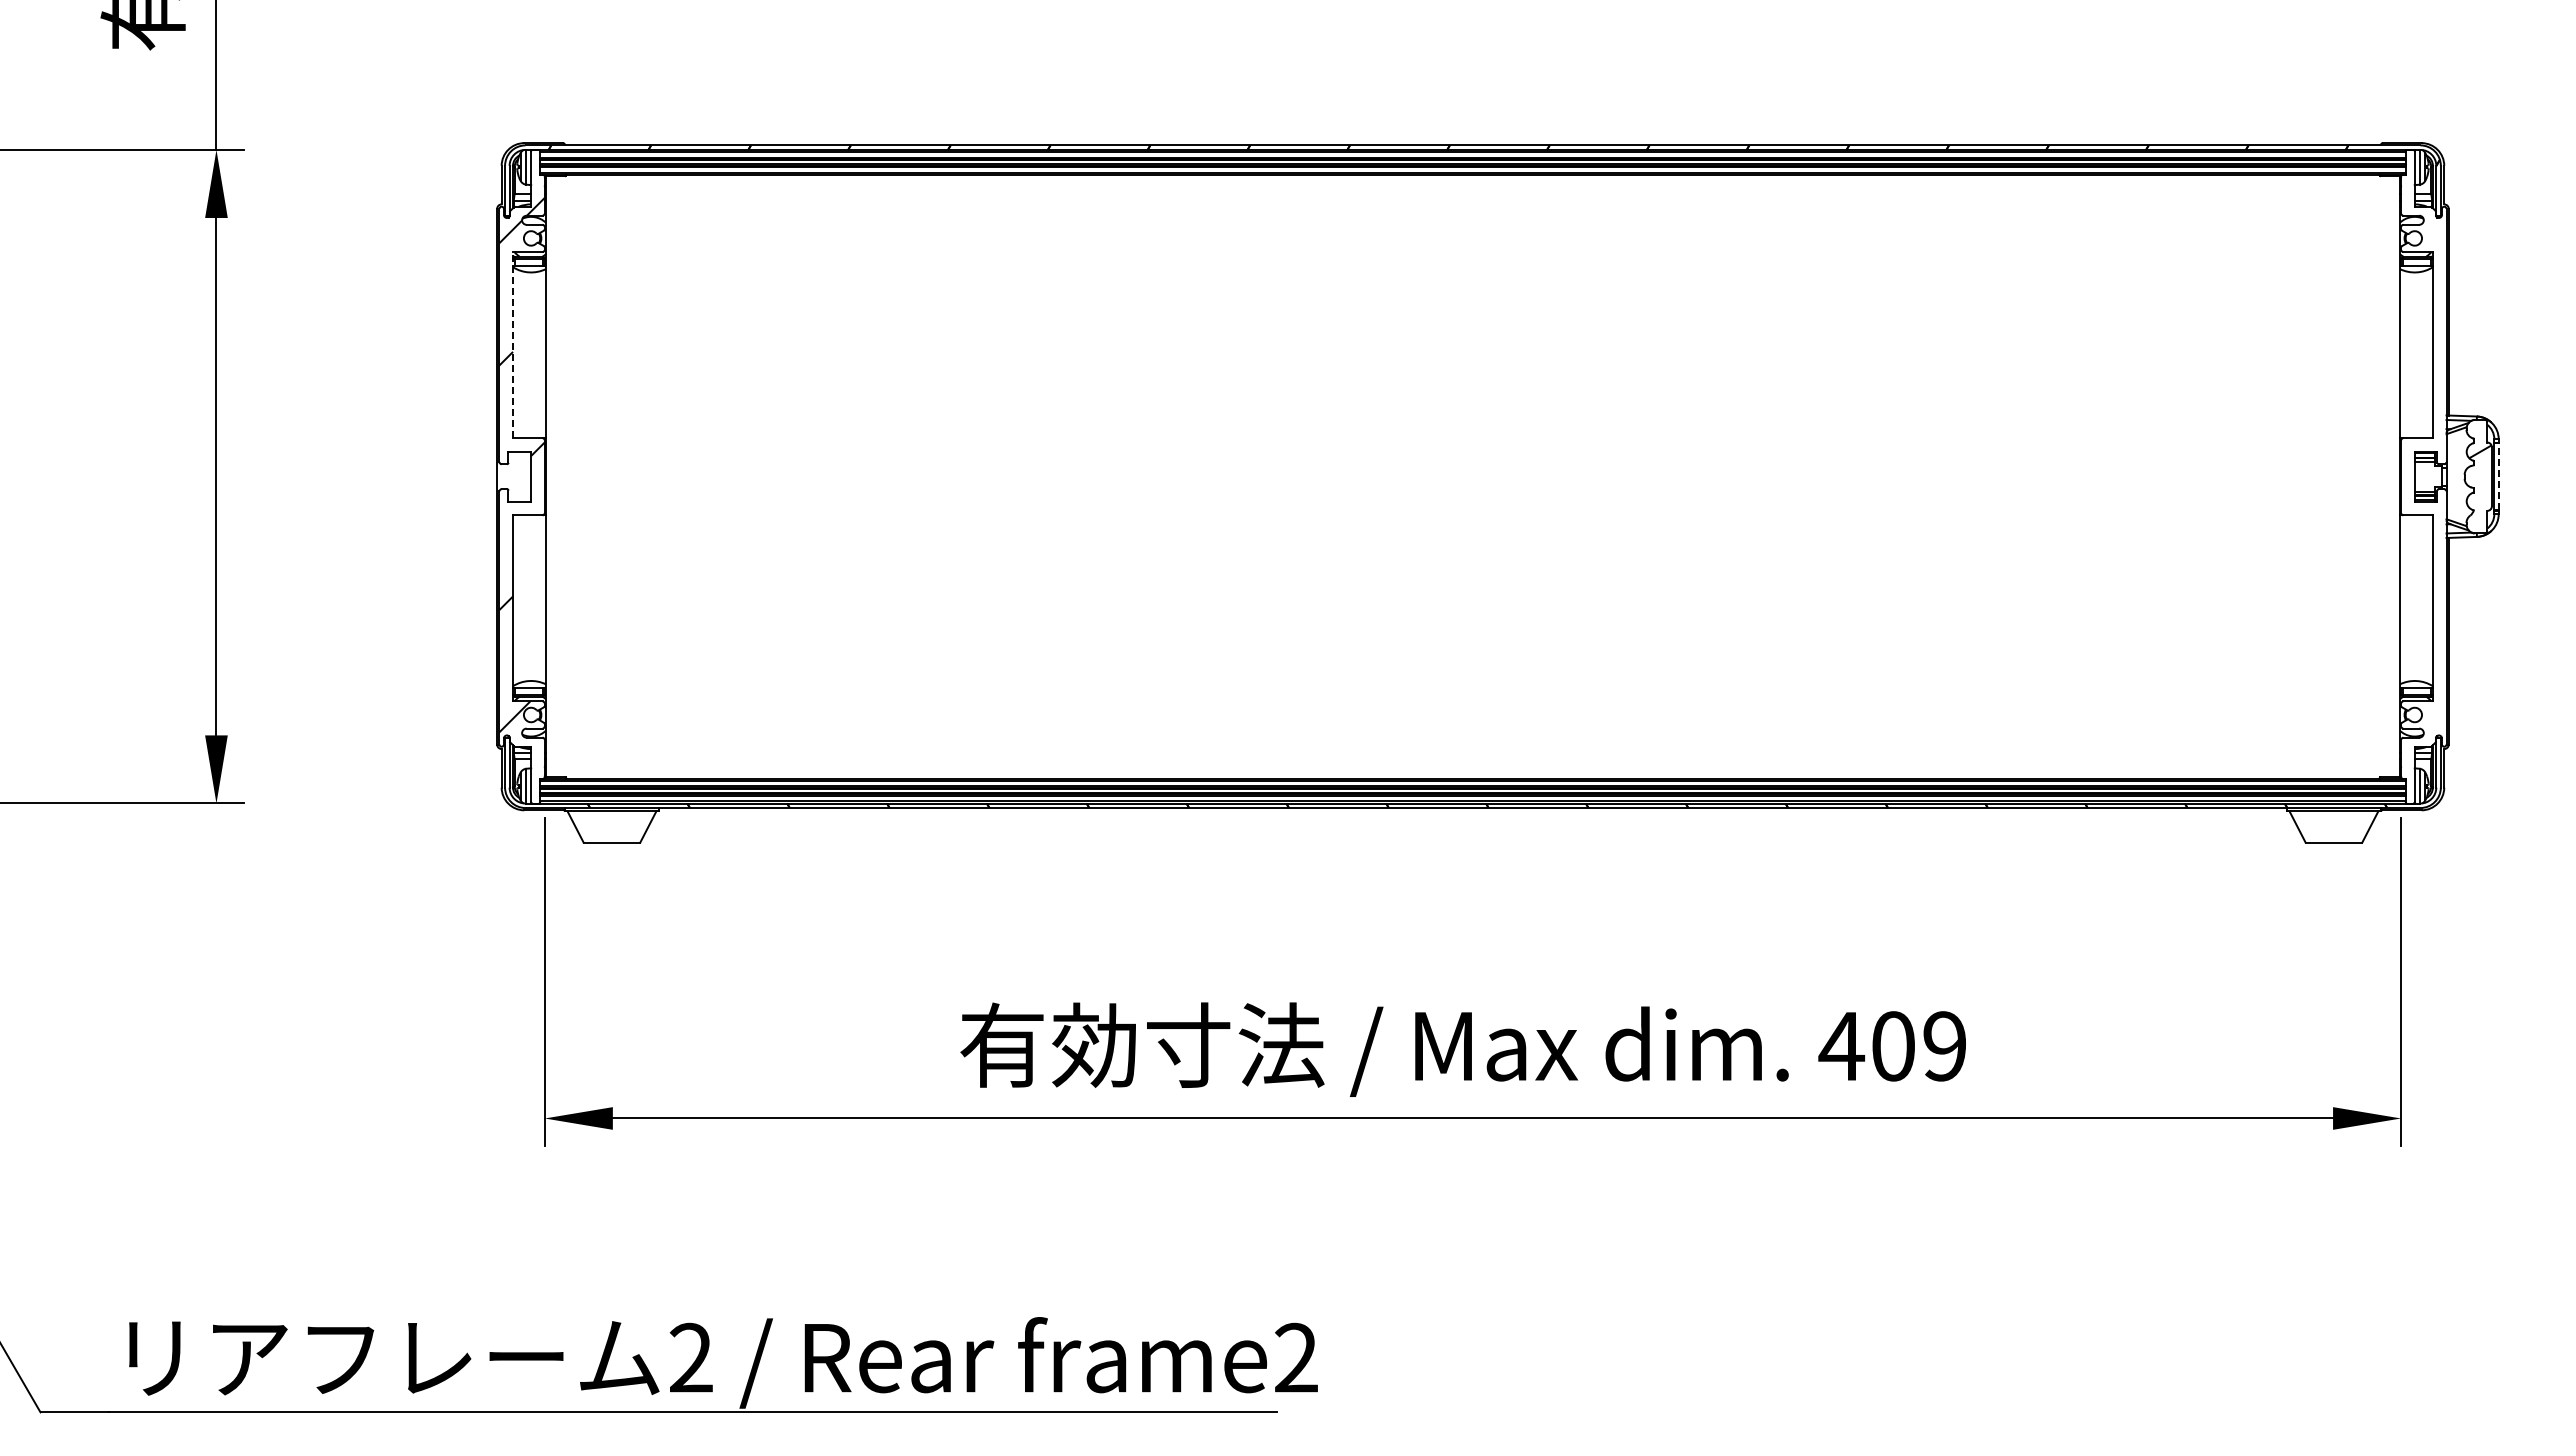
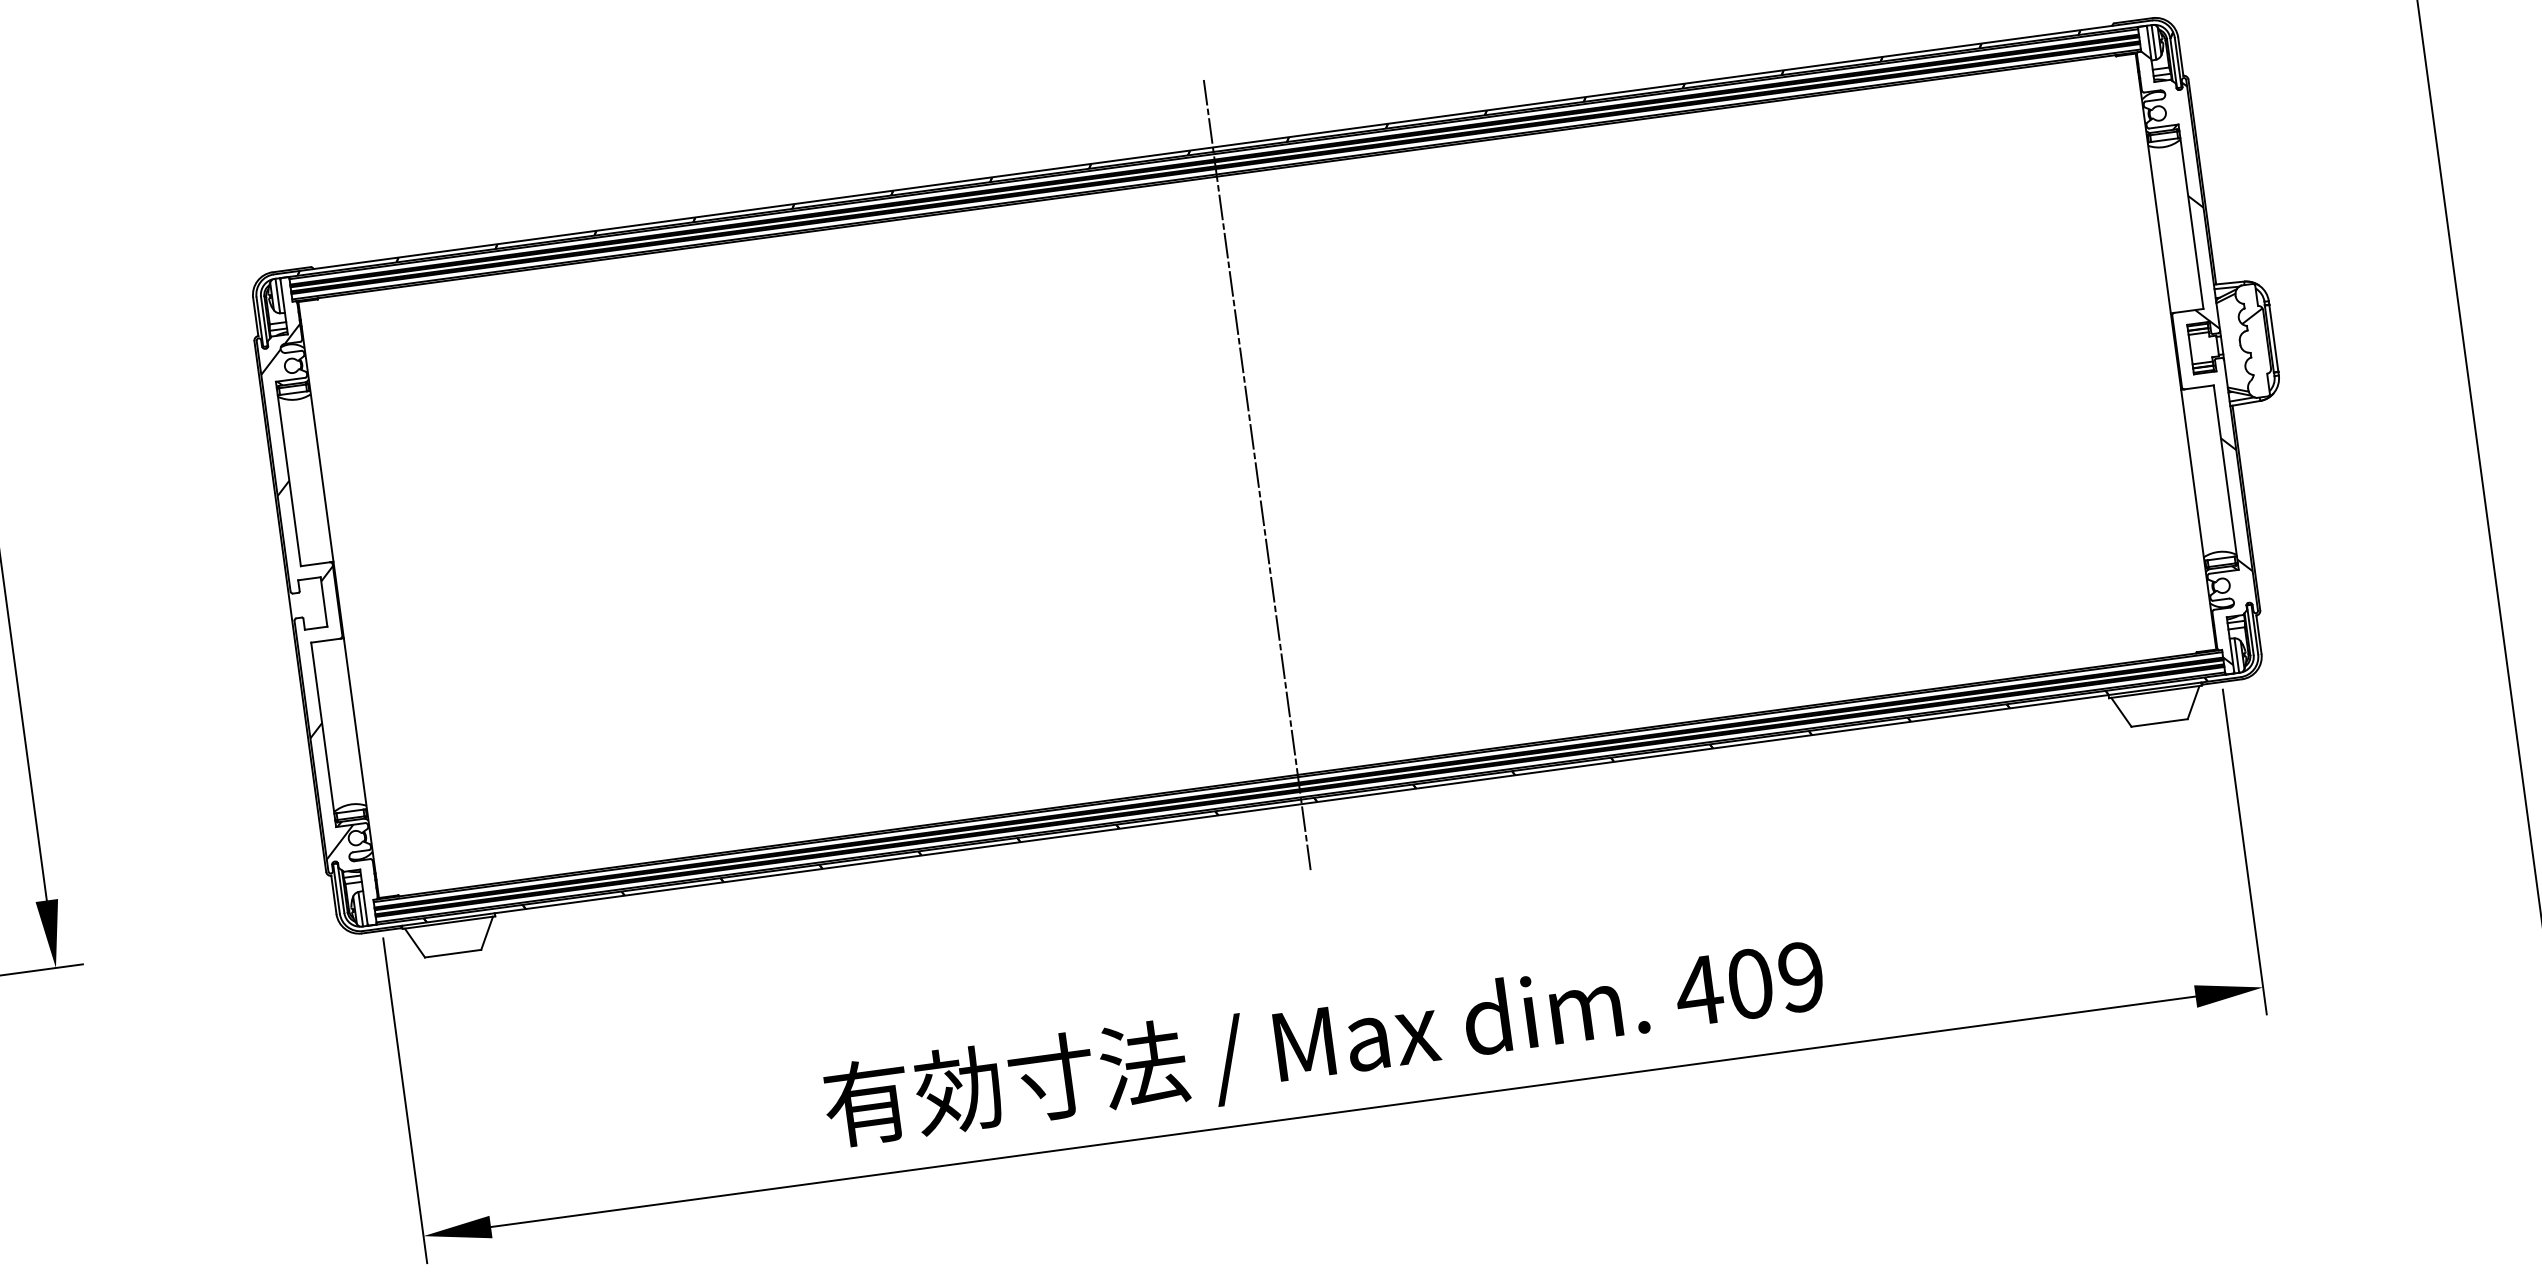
line: (513, 344) -> (288, 473), dashed -> solid
line: (1472, 476) -> (1256, 475), added
line: (2498, 476) -> (2273, 338), dashed -> solid
hatch: (2425, 484) -> (2202, 355), added

